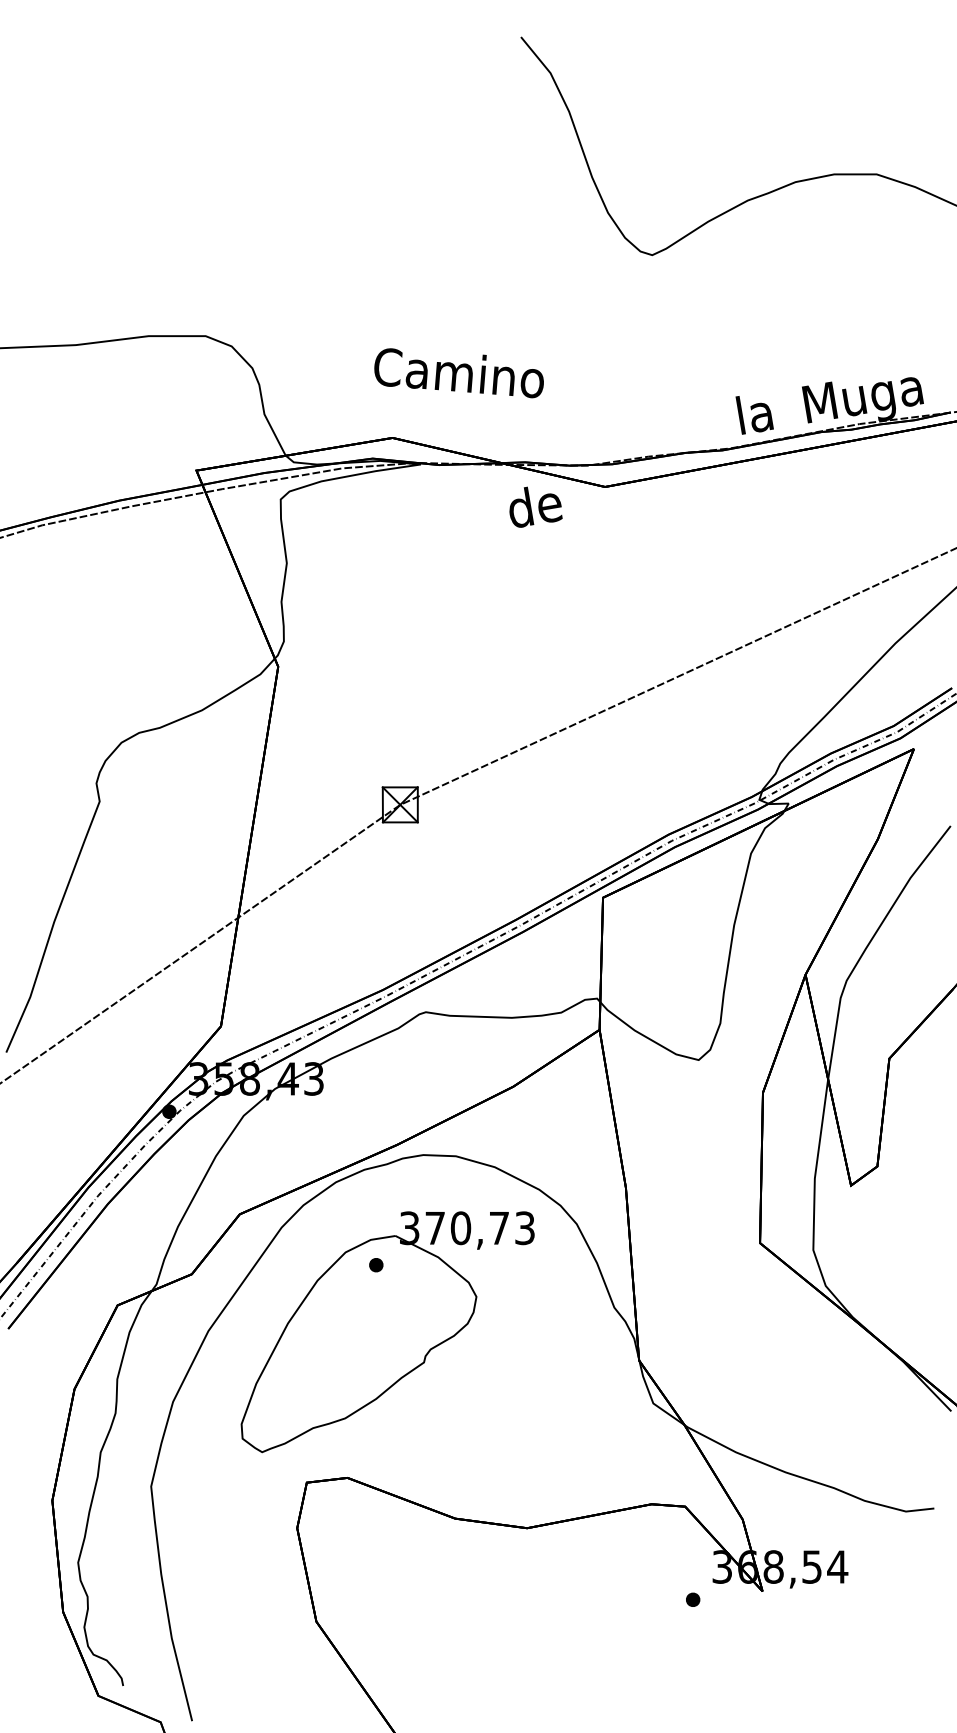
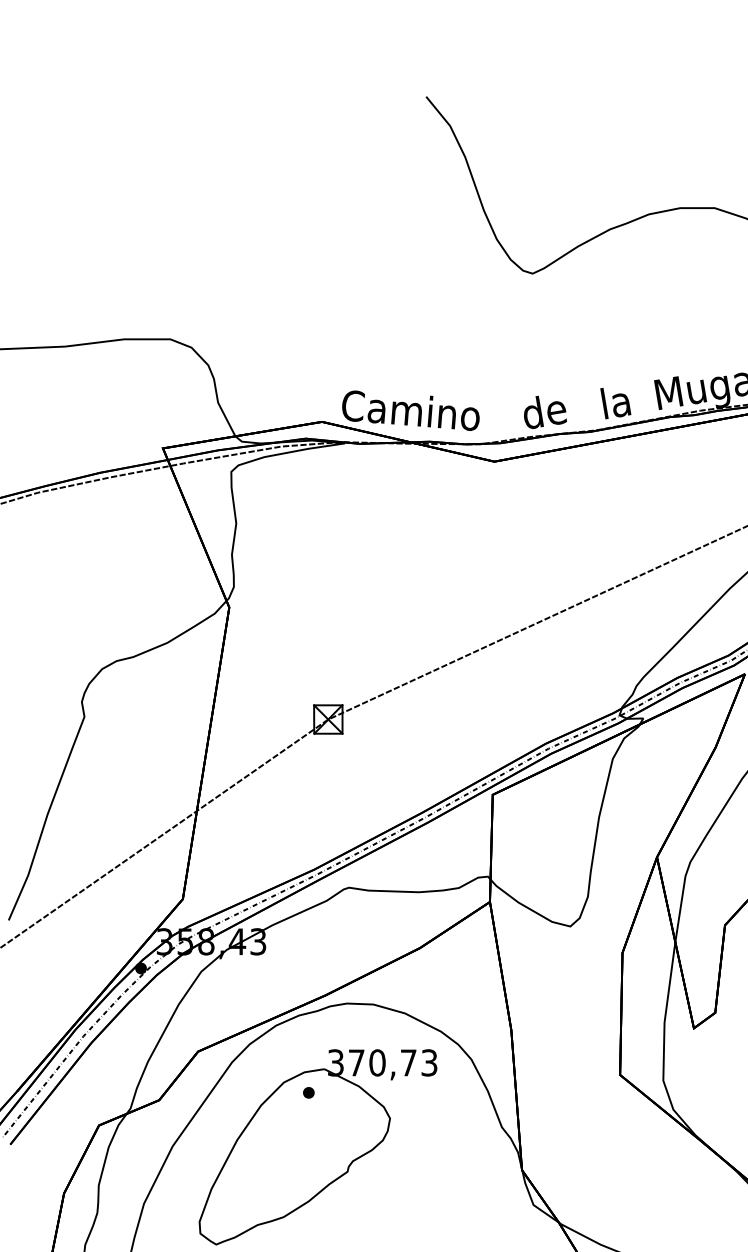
text: (458, 373) -> (410, 410), moved
text: (535, 506) -> (545, 411), moved

